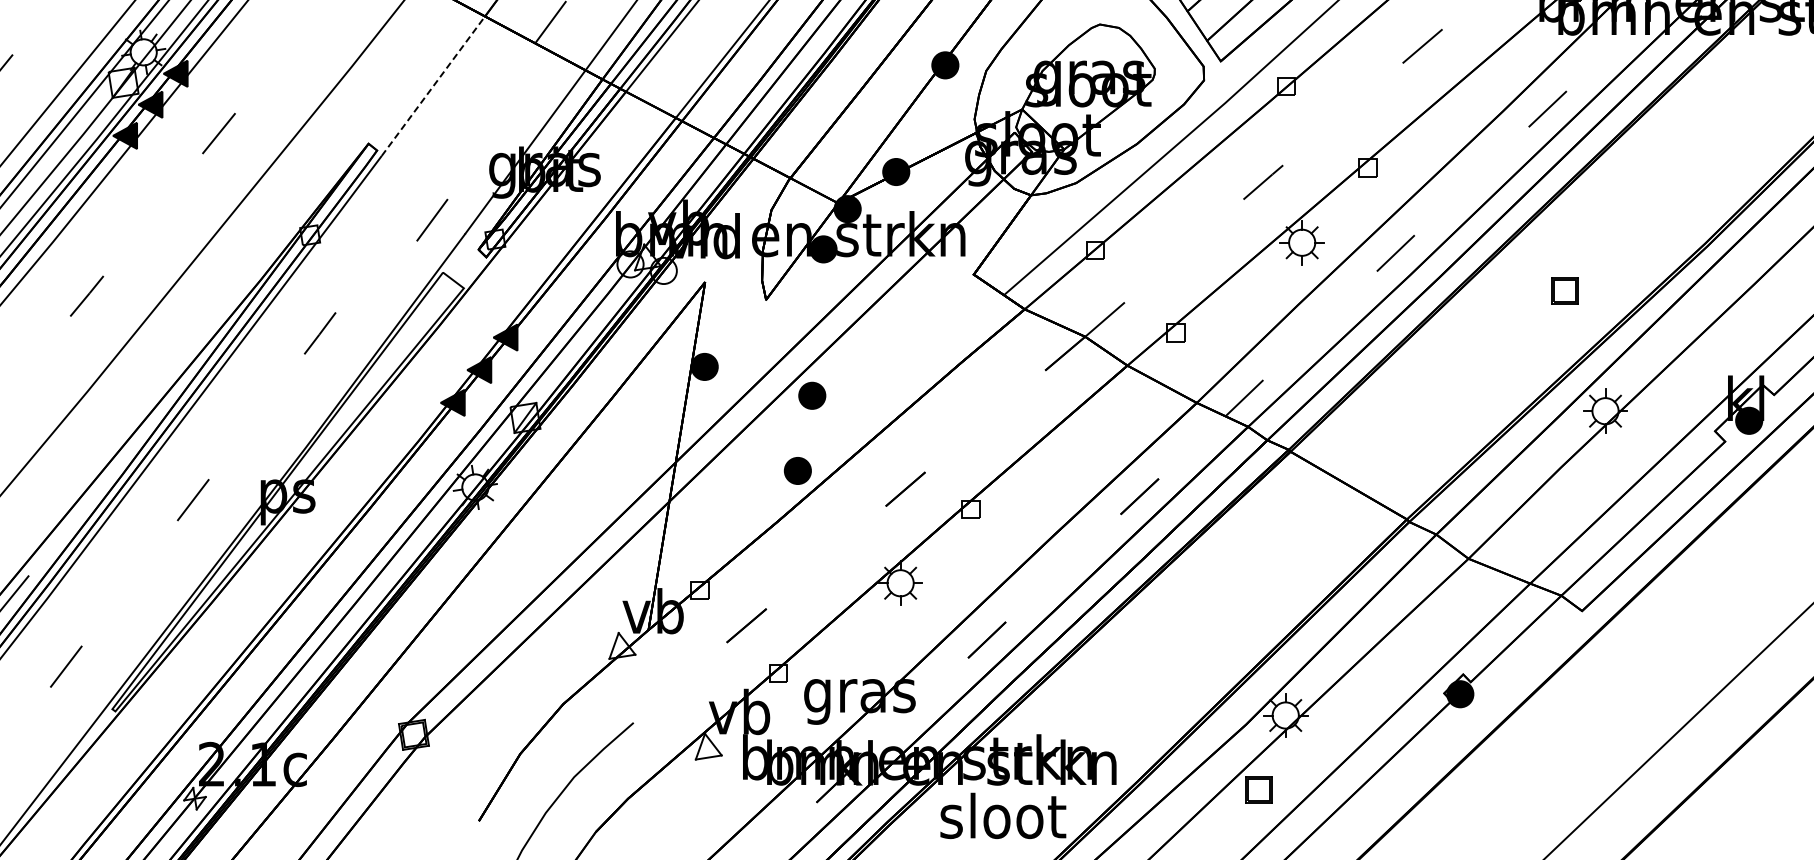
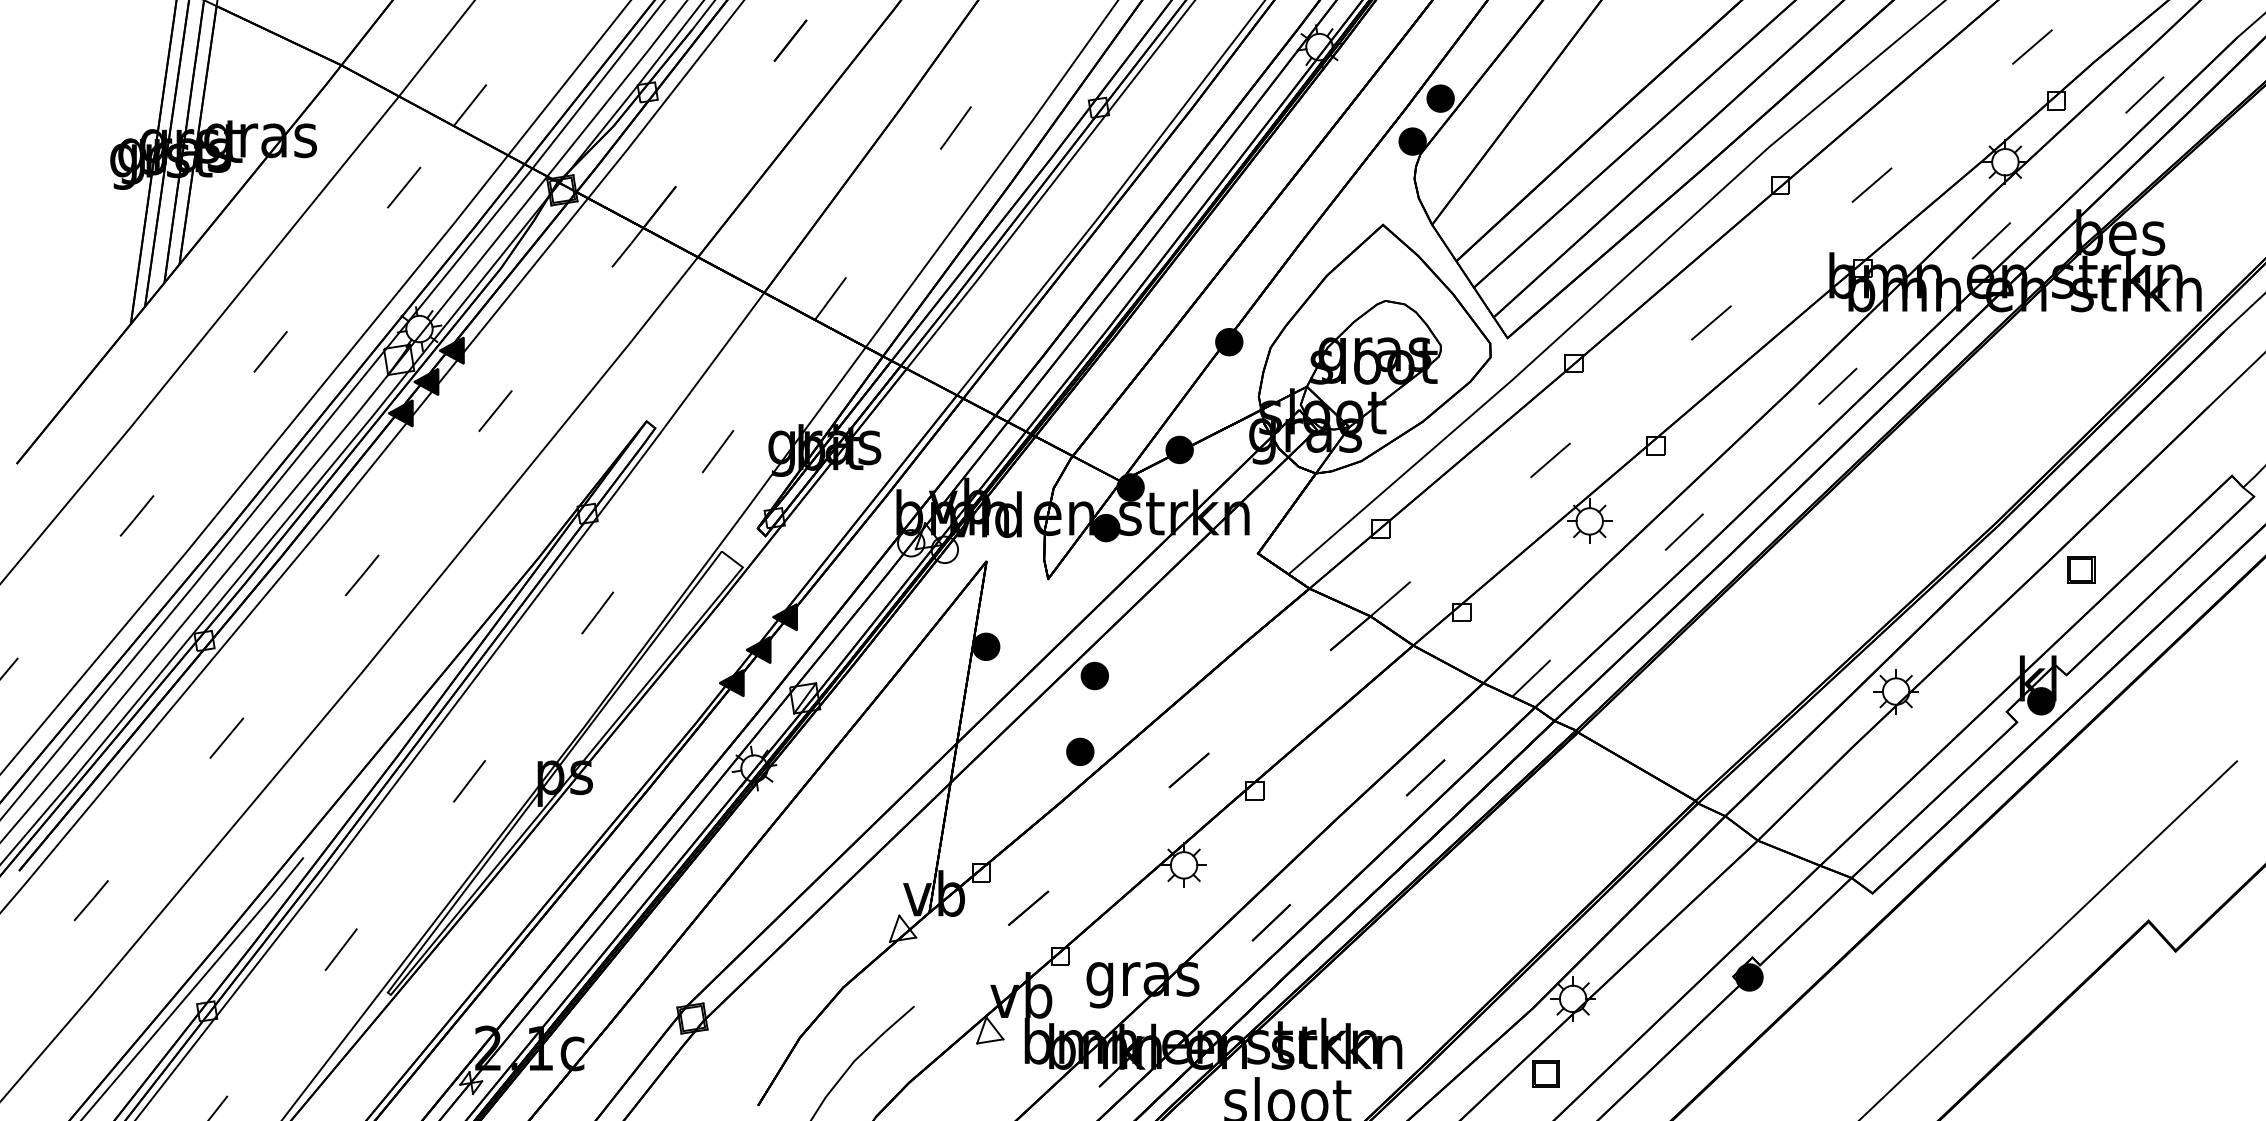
line: (433, 86) -> (712, 363), dashed -> solid
line: (431, 220) -> (717, 451), moved
part: (1565, 290) -> (2081, 569), moved

